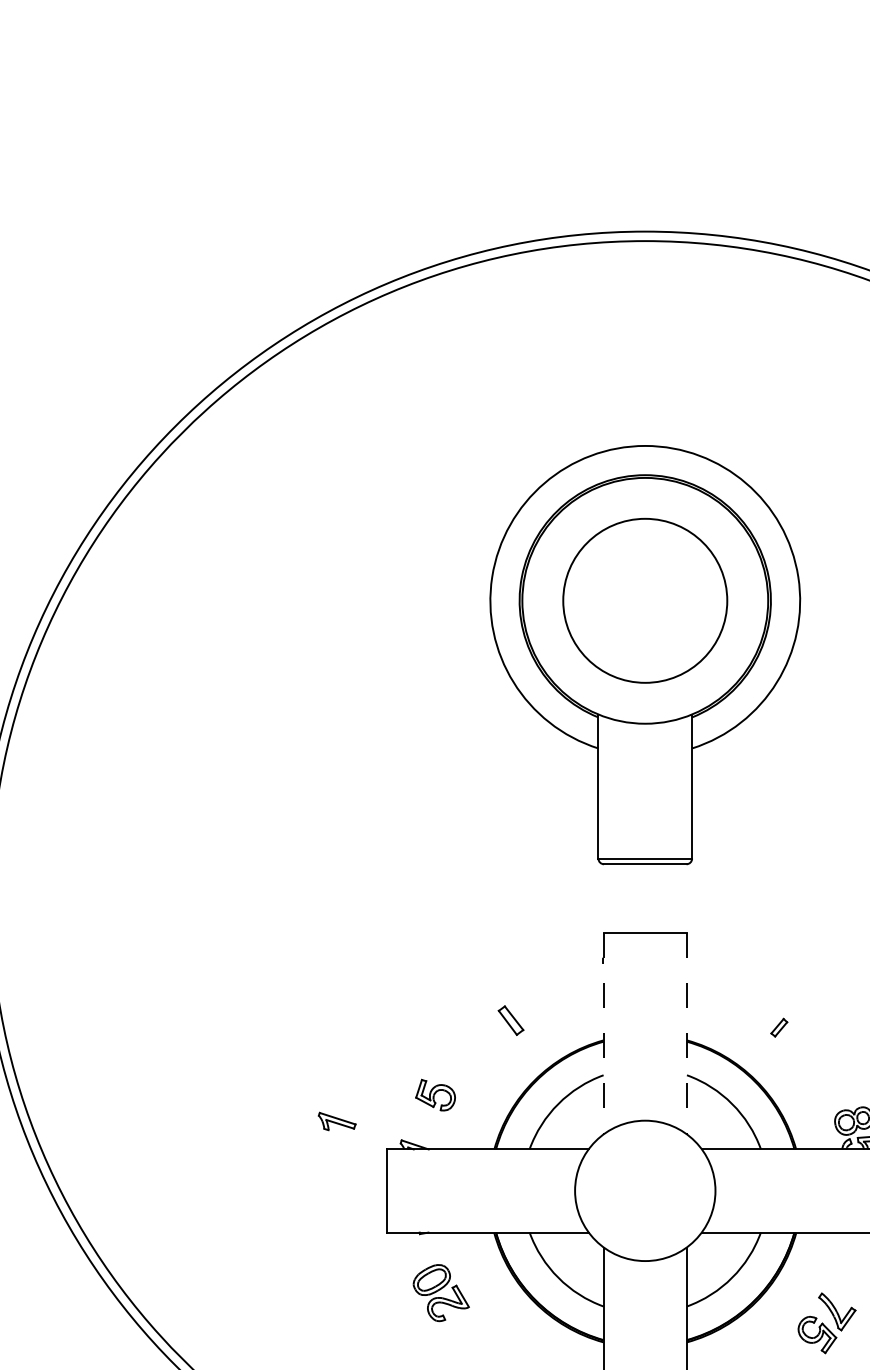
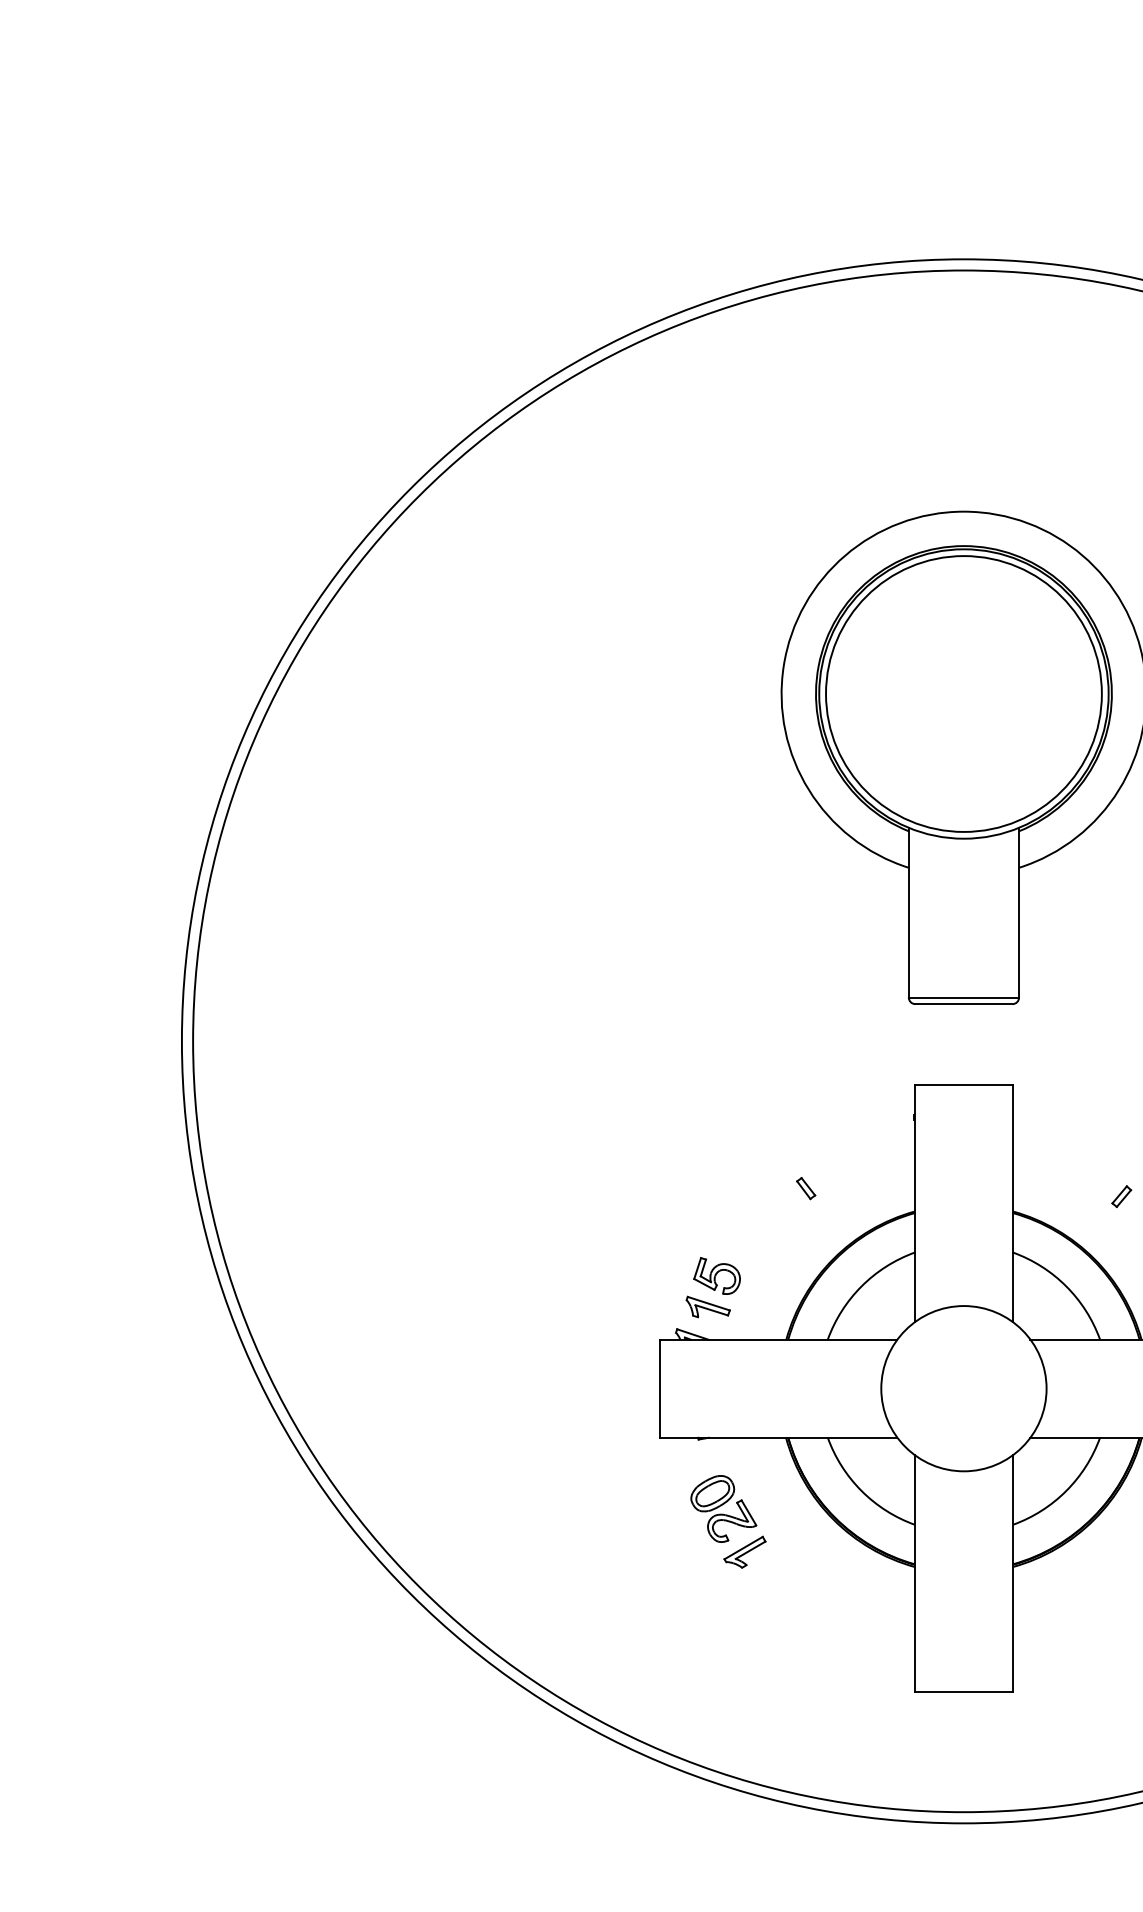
circle: (644, 600) -> (963, 693), size x1.43
part: (511, 1020) -> (806, 1188), size x0.62
line: (603, 1034) -> (914, 1204), dashed -> solid
line: (687, 1034) -> (1013, 1204), dashed -> solid
part: (336, 1121) -> (707, 1306), moved
part: (458, 1329) -> (744, 1551), added

